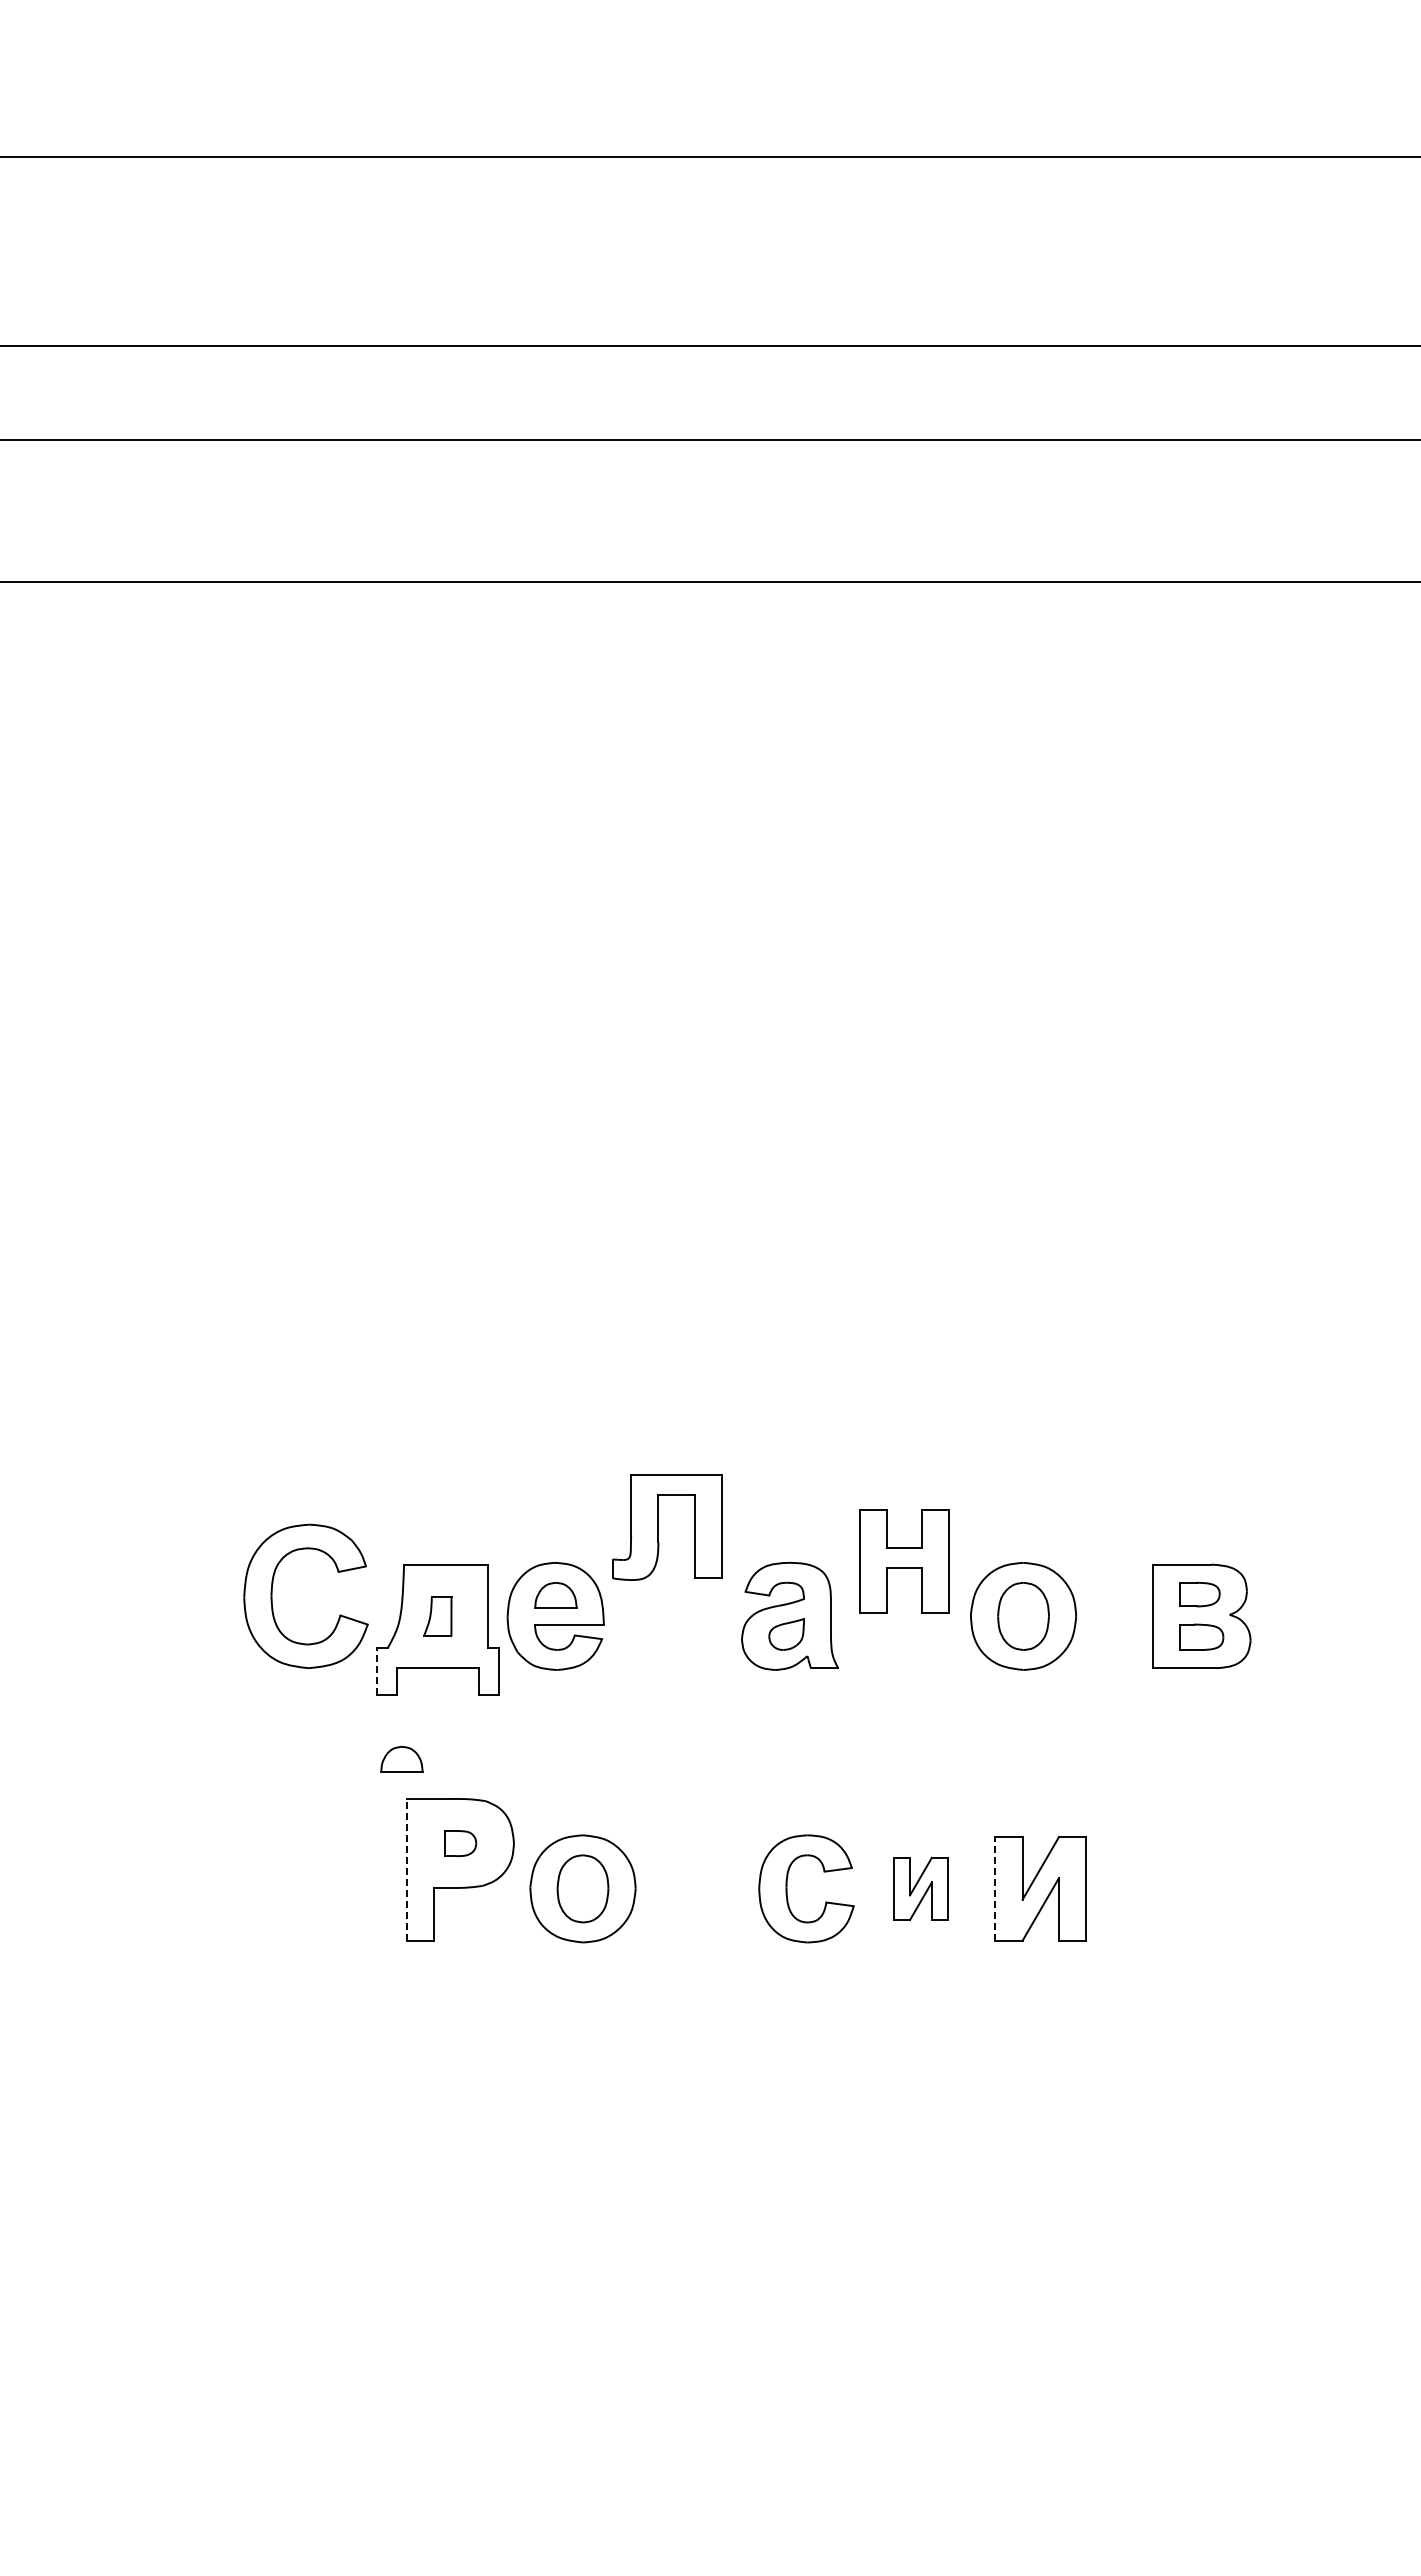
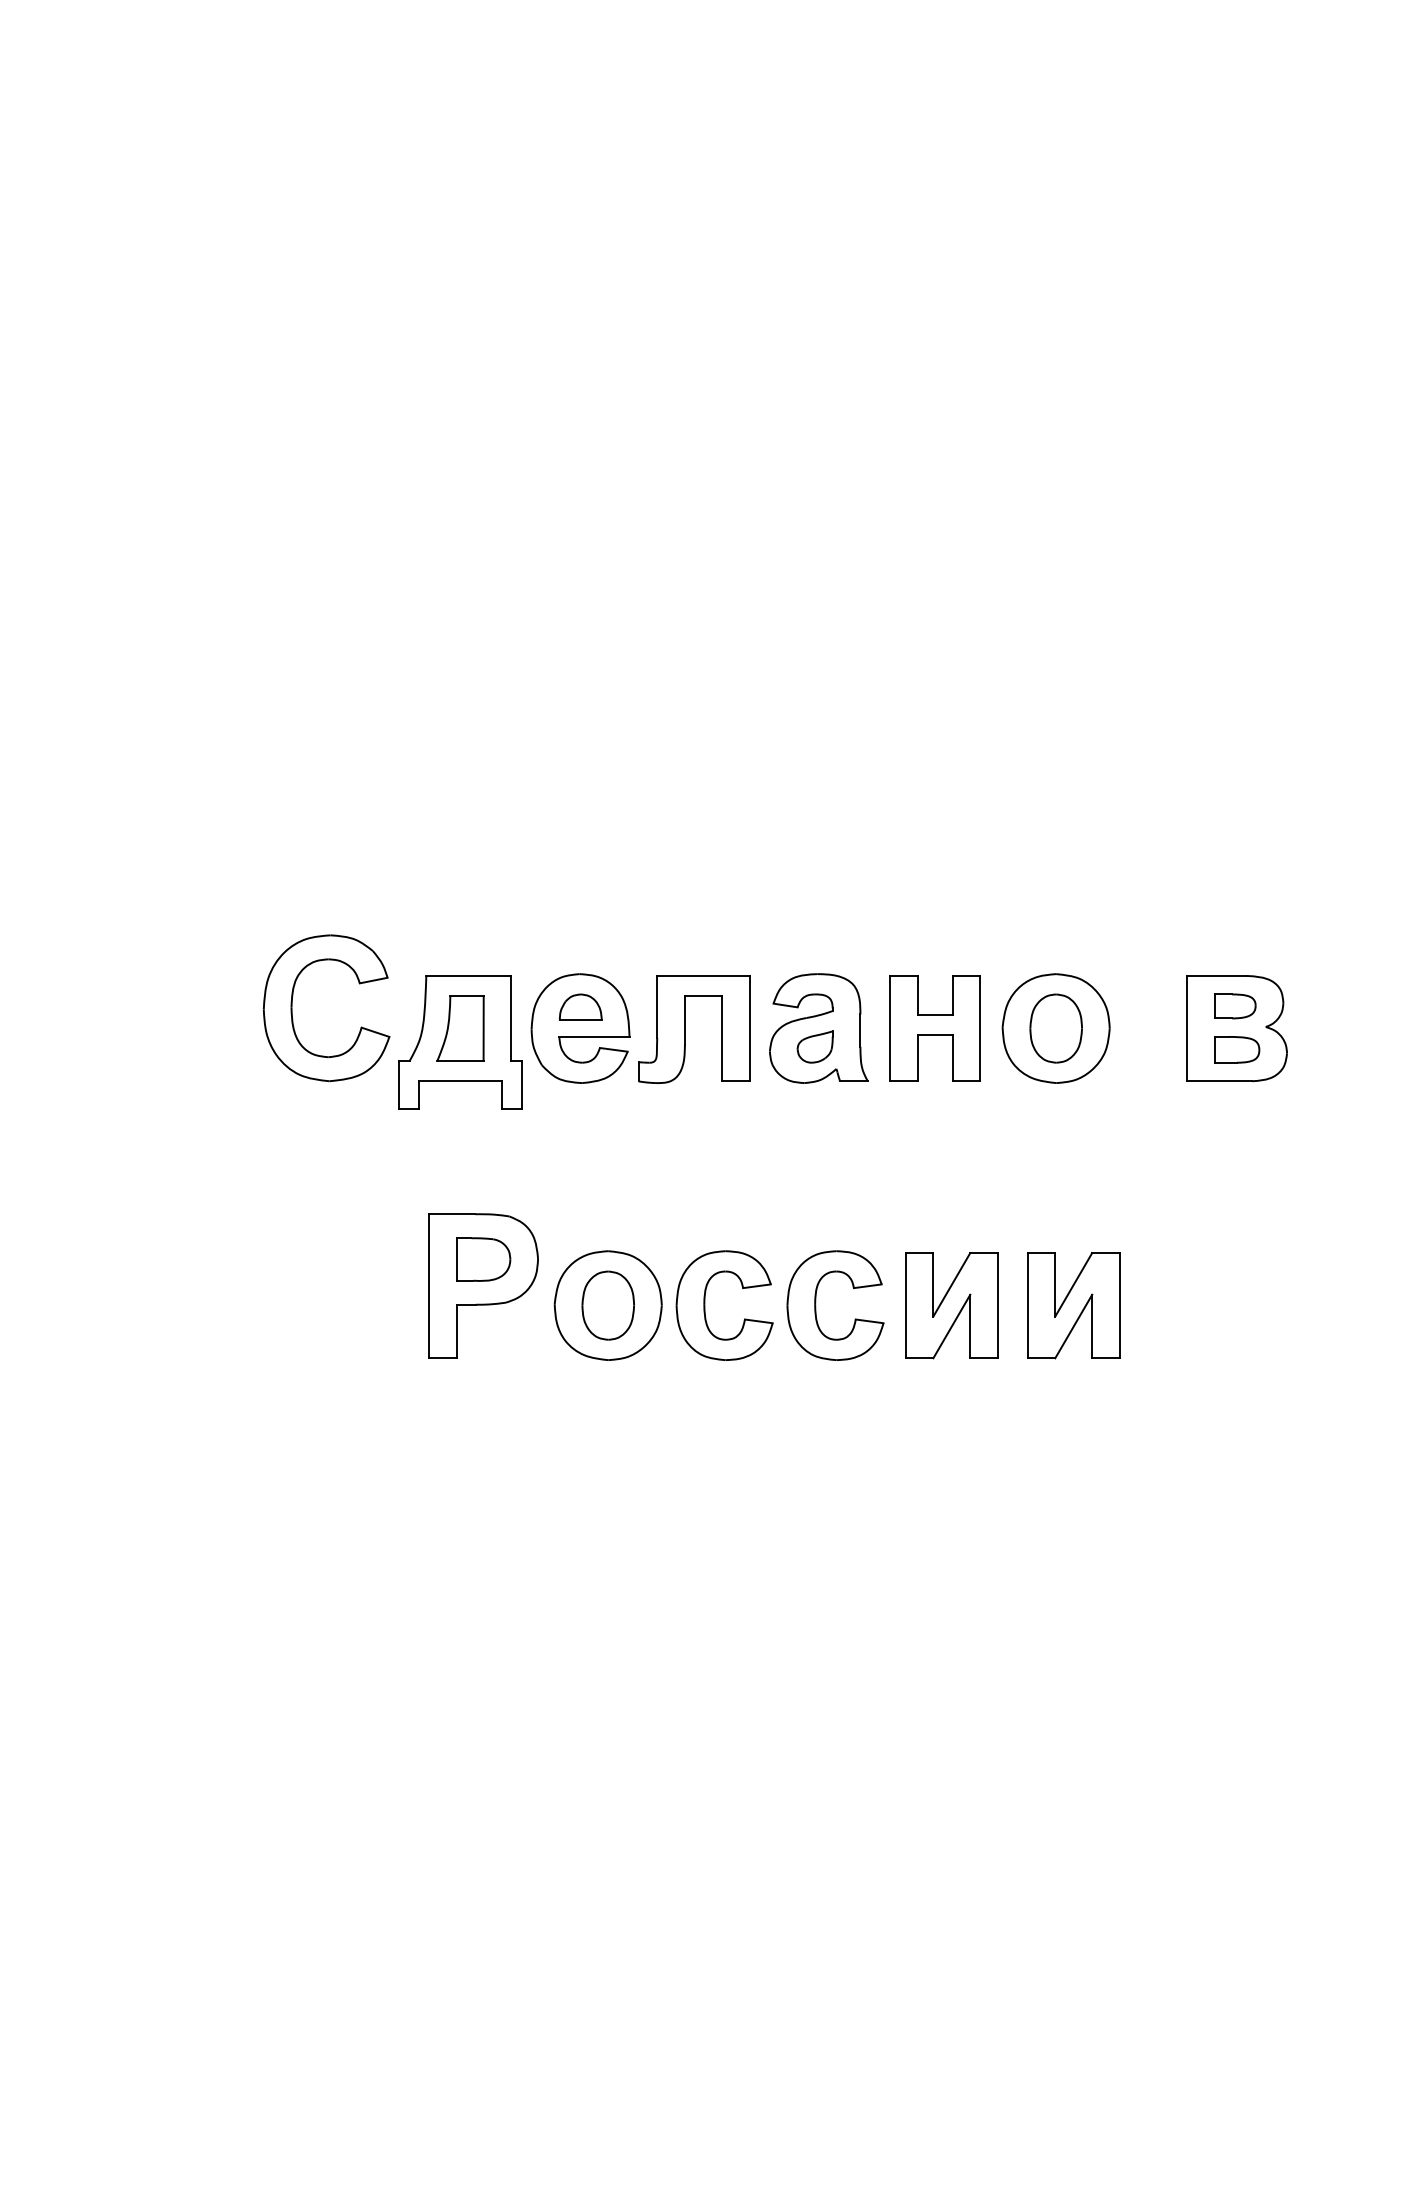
part: (658, 1527) -> (685, 1029), moved
part: (904, 1561) -> (935, 1028), moved
part: (437, 1616) -> (460, 1028), size x1.67
line: (376, 1671) -> (398, 1084), dashed -> solid
part: (401, 1759) -> (423, 1174), removed
part: (460, 1843) -> (483, 1259), size x1.67
line: (406, 1869) -> (428, 1285), dashed -> solid
part: (678, 1888) -> (705, 1305), added
part: (920, 1888) -> (951, 1305), size x1.67
line: (995, 1888) -> (1027, 1305), dashed -> solid

